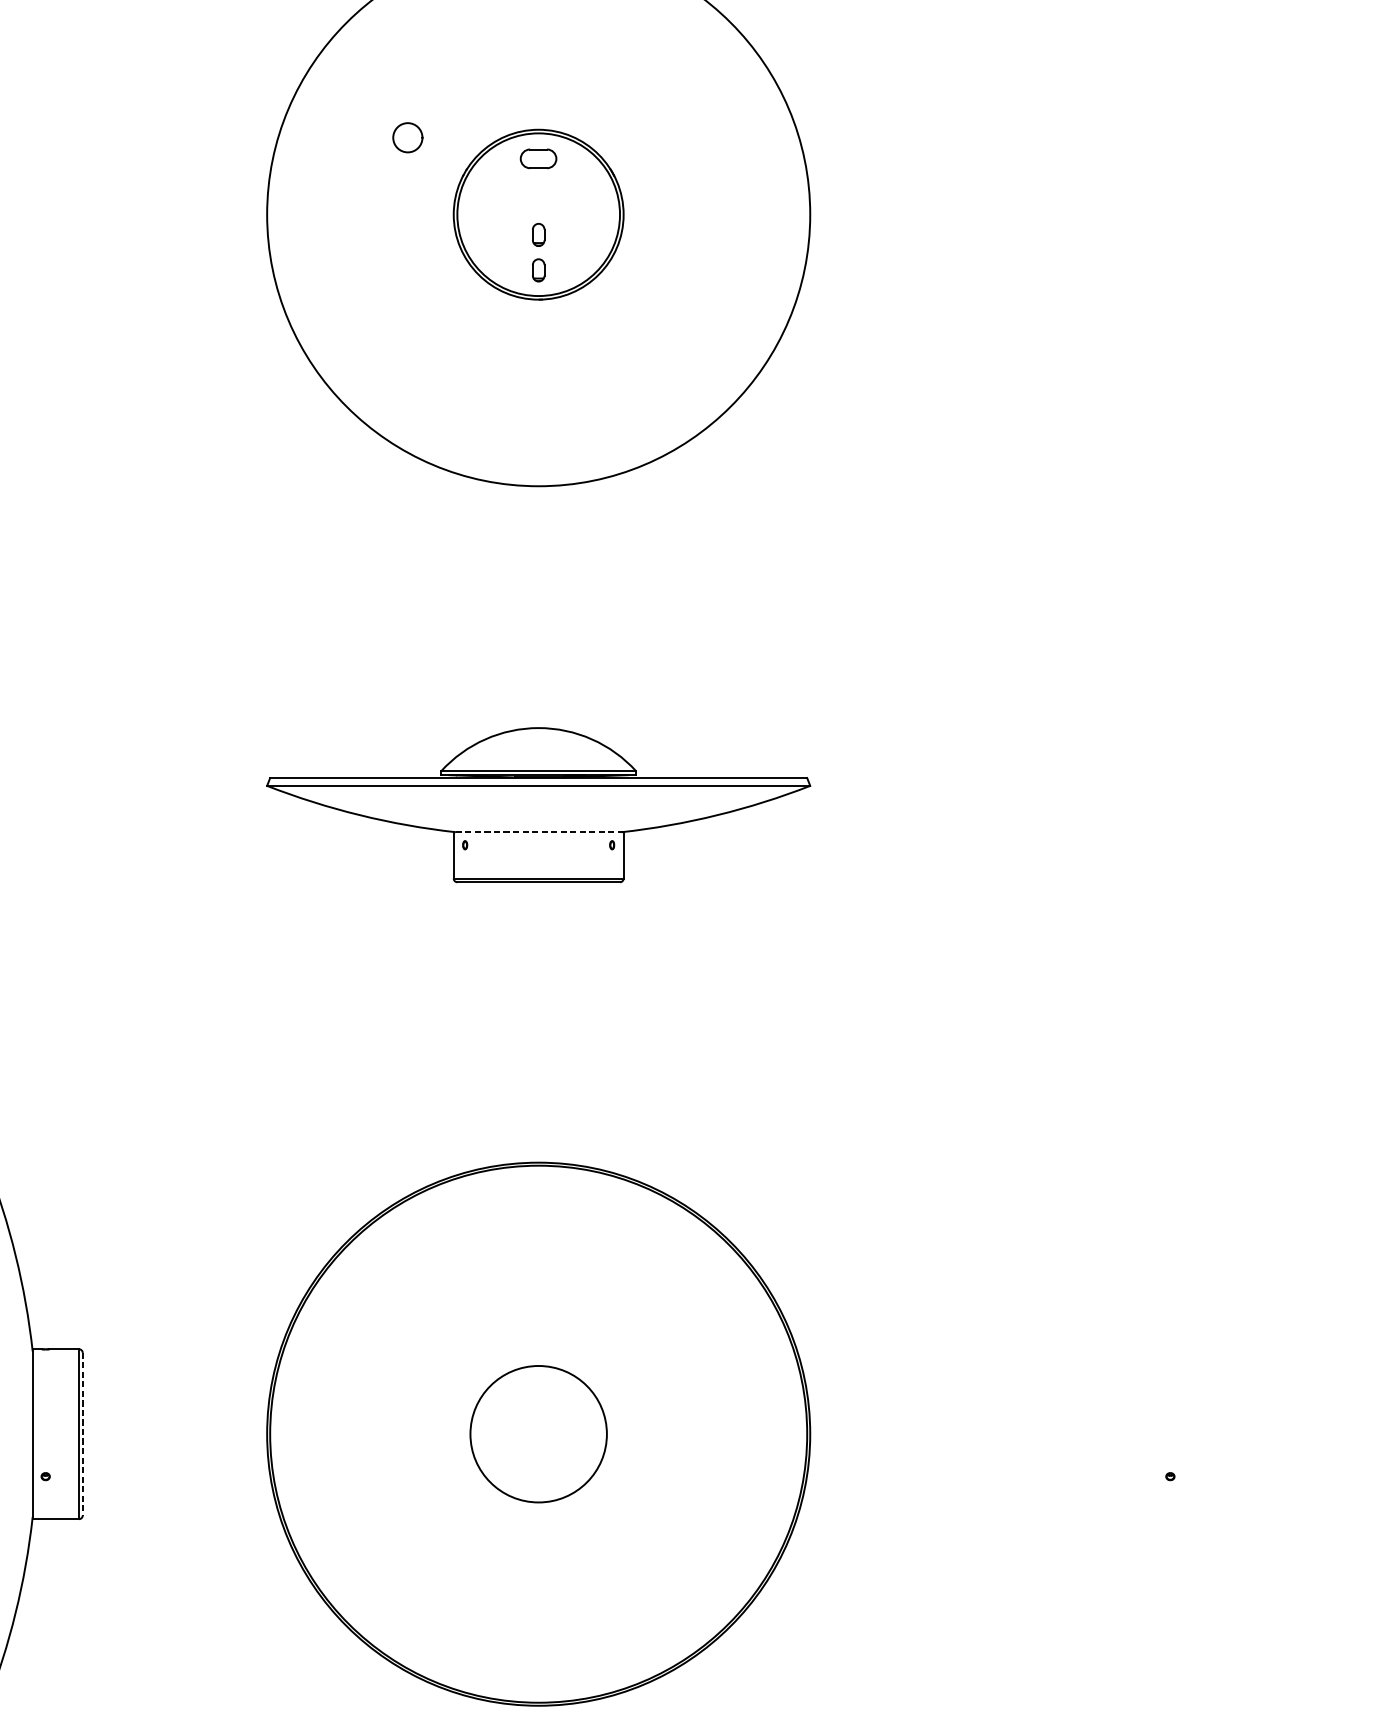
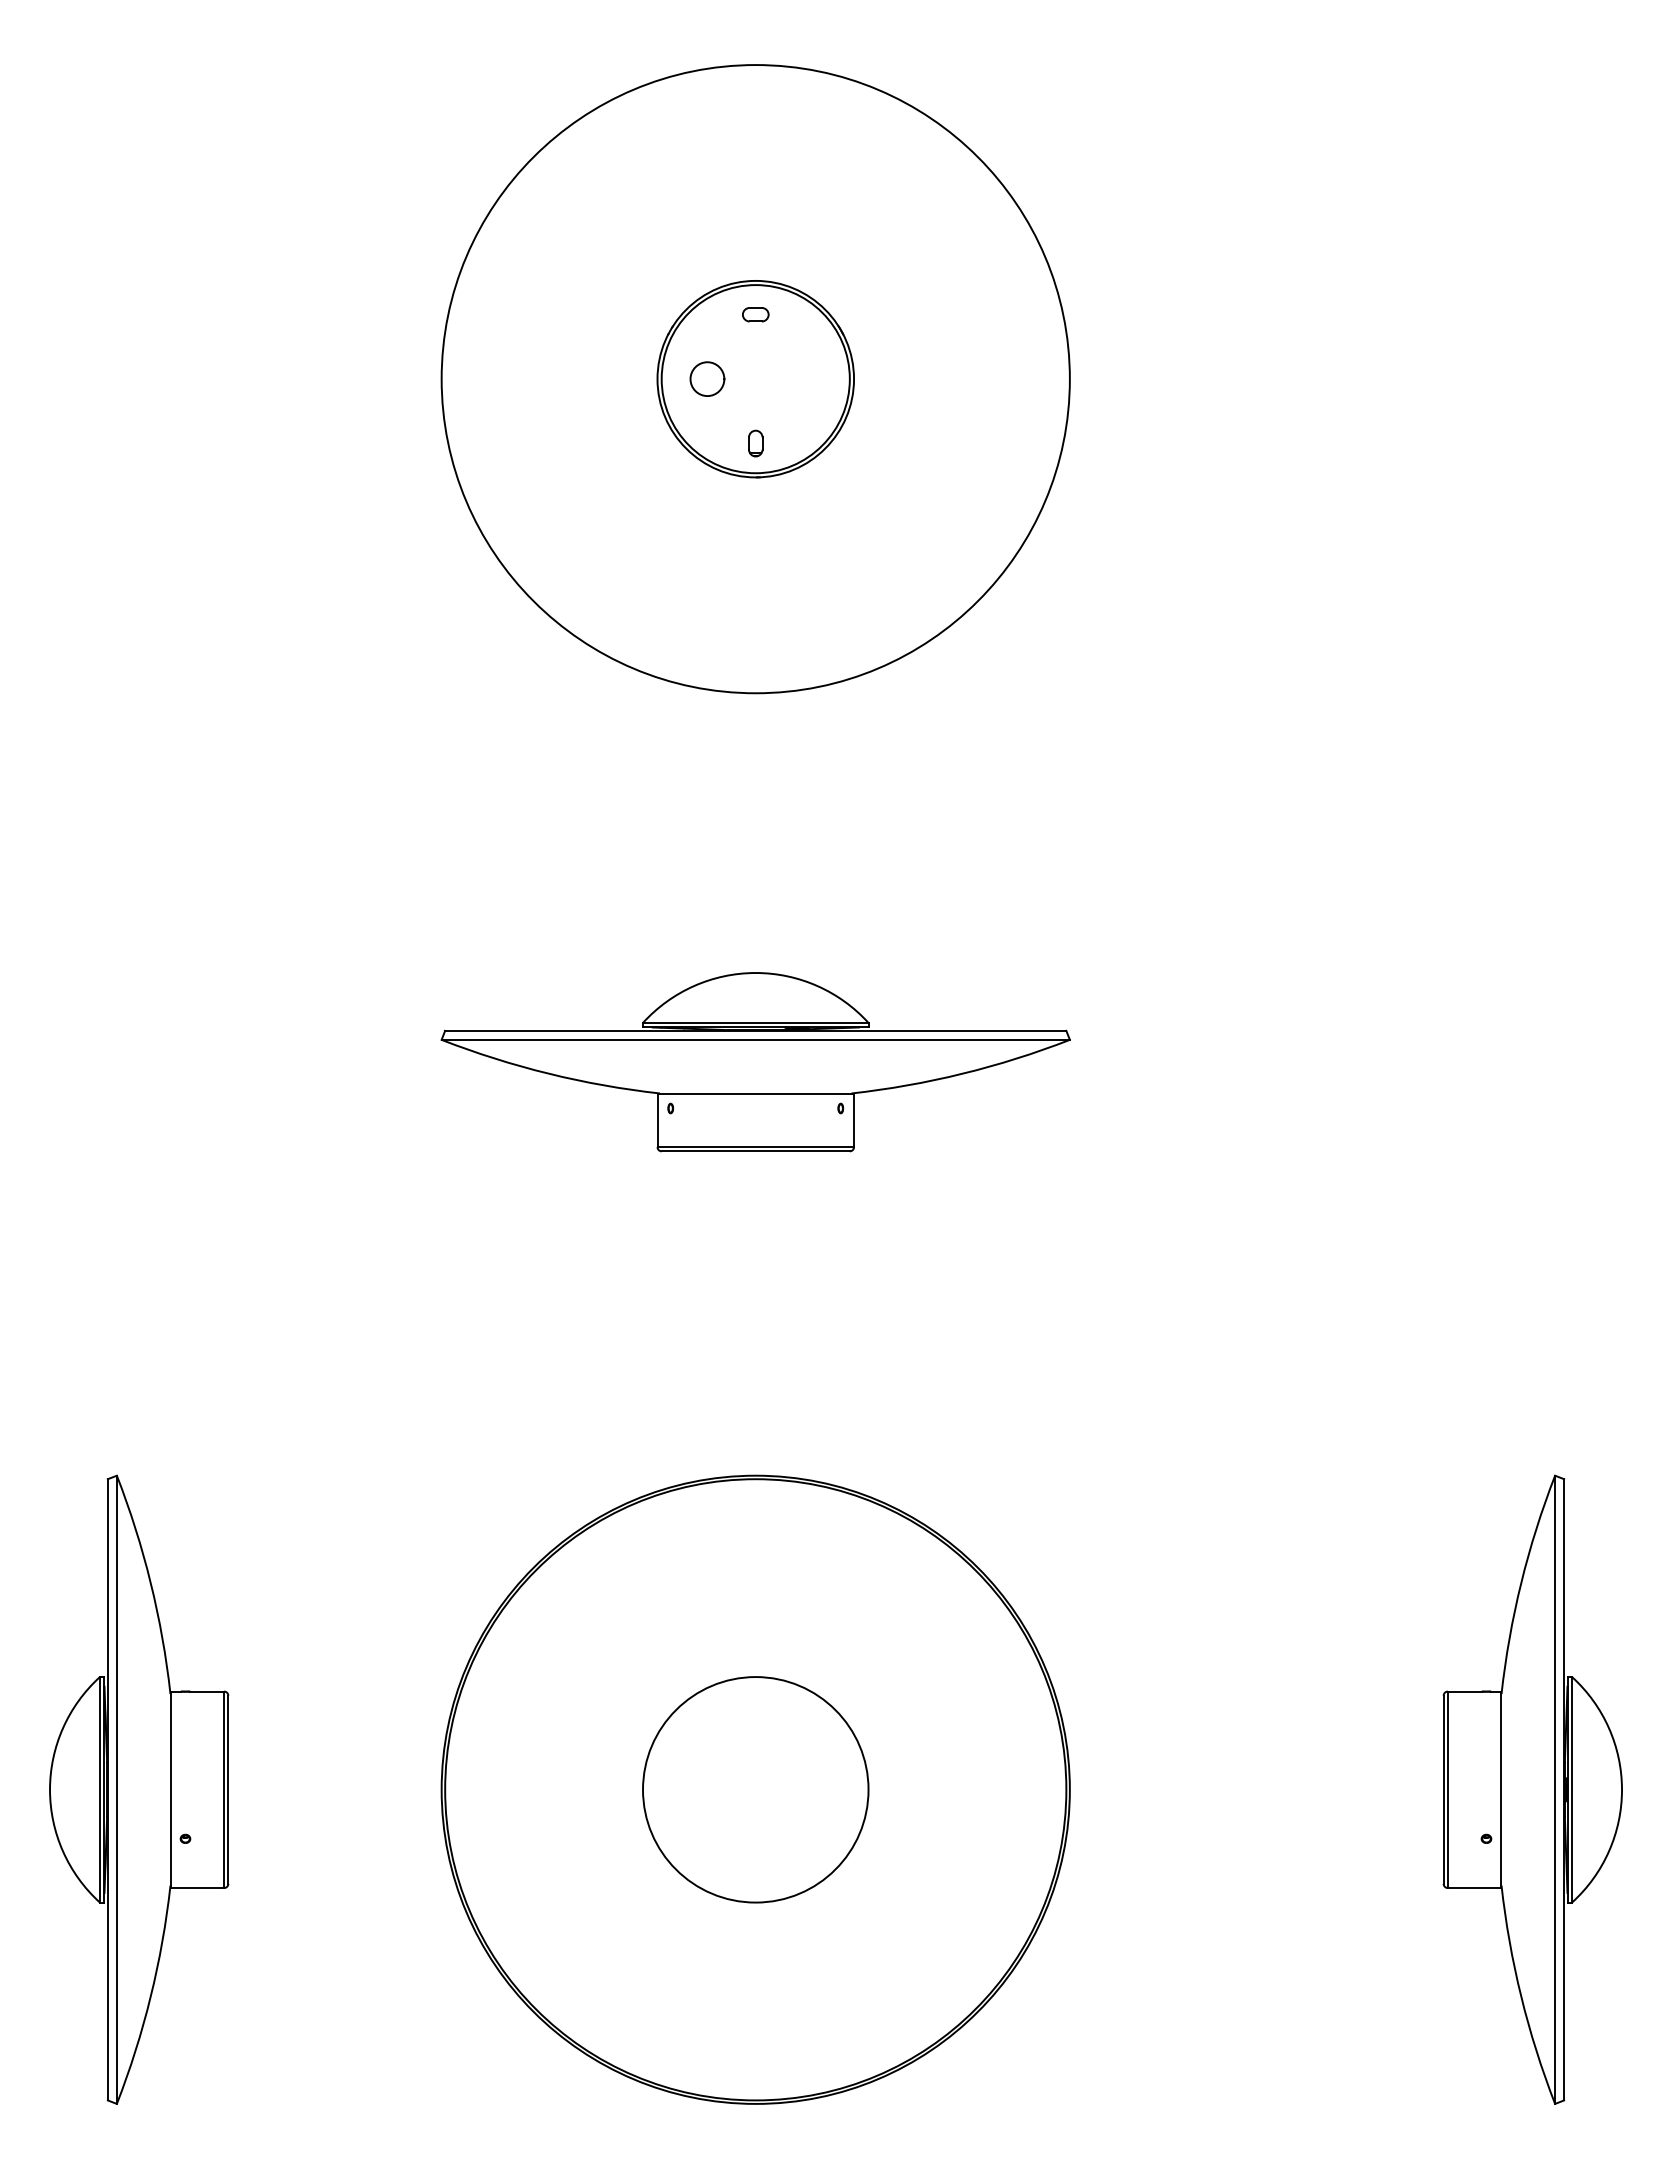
part: (407, 137) -> (707, 378), moved
part: (538, 158) -> (755, 314), size x0.62
part: (538, 234) -> (755, 402), removed
line: (538, 832) -> (755, 1093), dashed -> solid
circle: (538, 1433) -> (755, 1789), size x1.43
part: (1210, 1433) -> (1532, 1789), added
line: (82, 1434) -> (228, 1790), dashed -> solid

